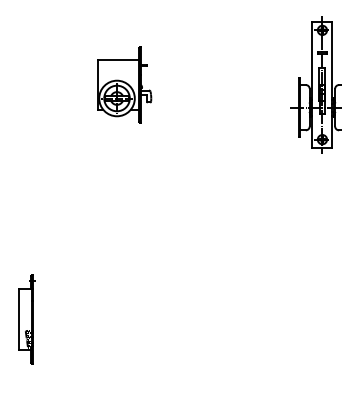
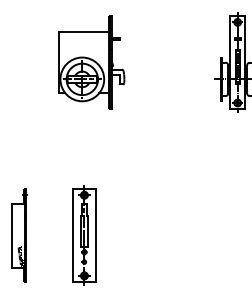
part: (124, 84) -> (91, 62), size x1.67
part: (26, 319) -> (19, 235), size x1.43
part: (114, 319) -> (84, 235), added

